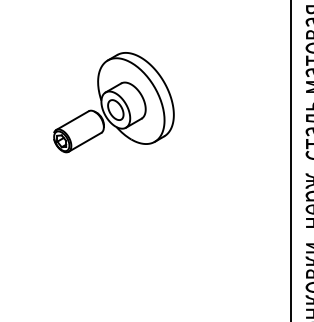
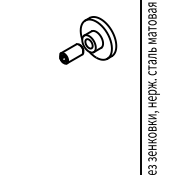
part: (114, 102) -> (88, 40), moved

